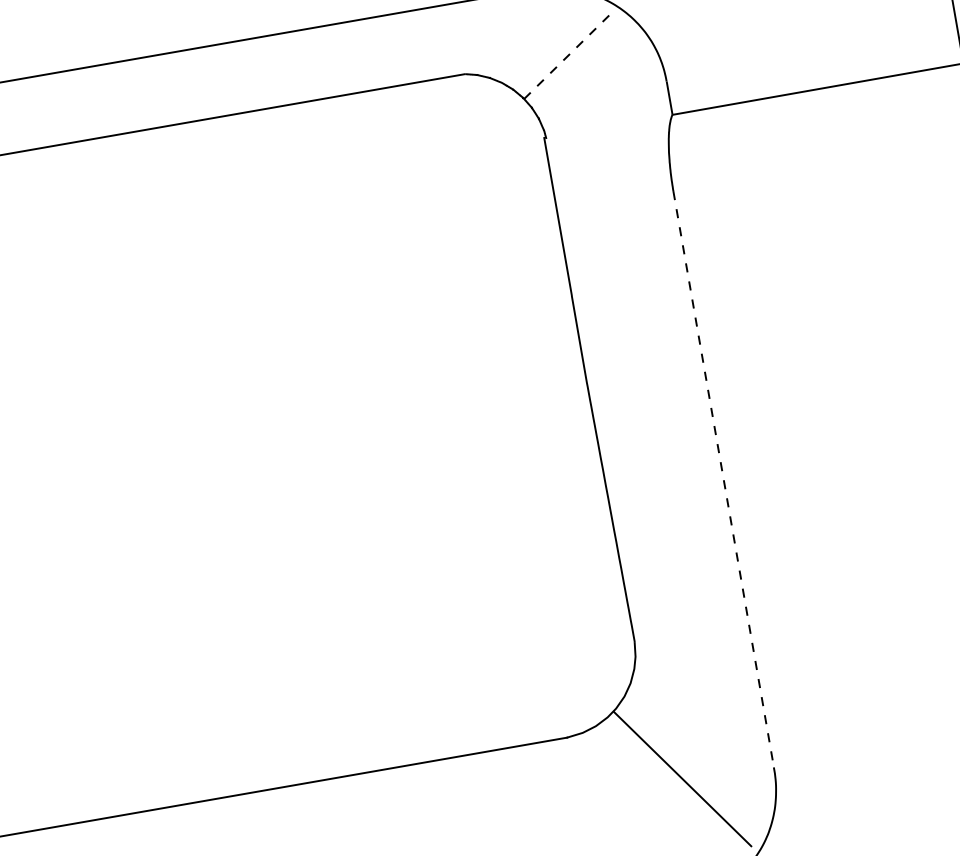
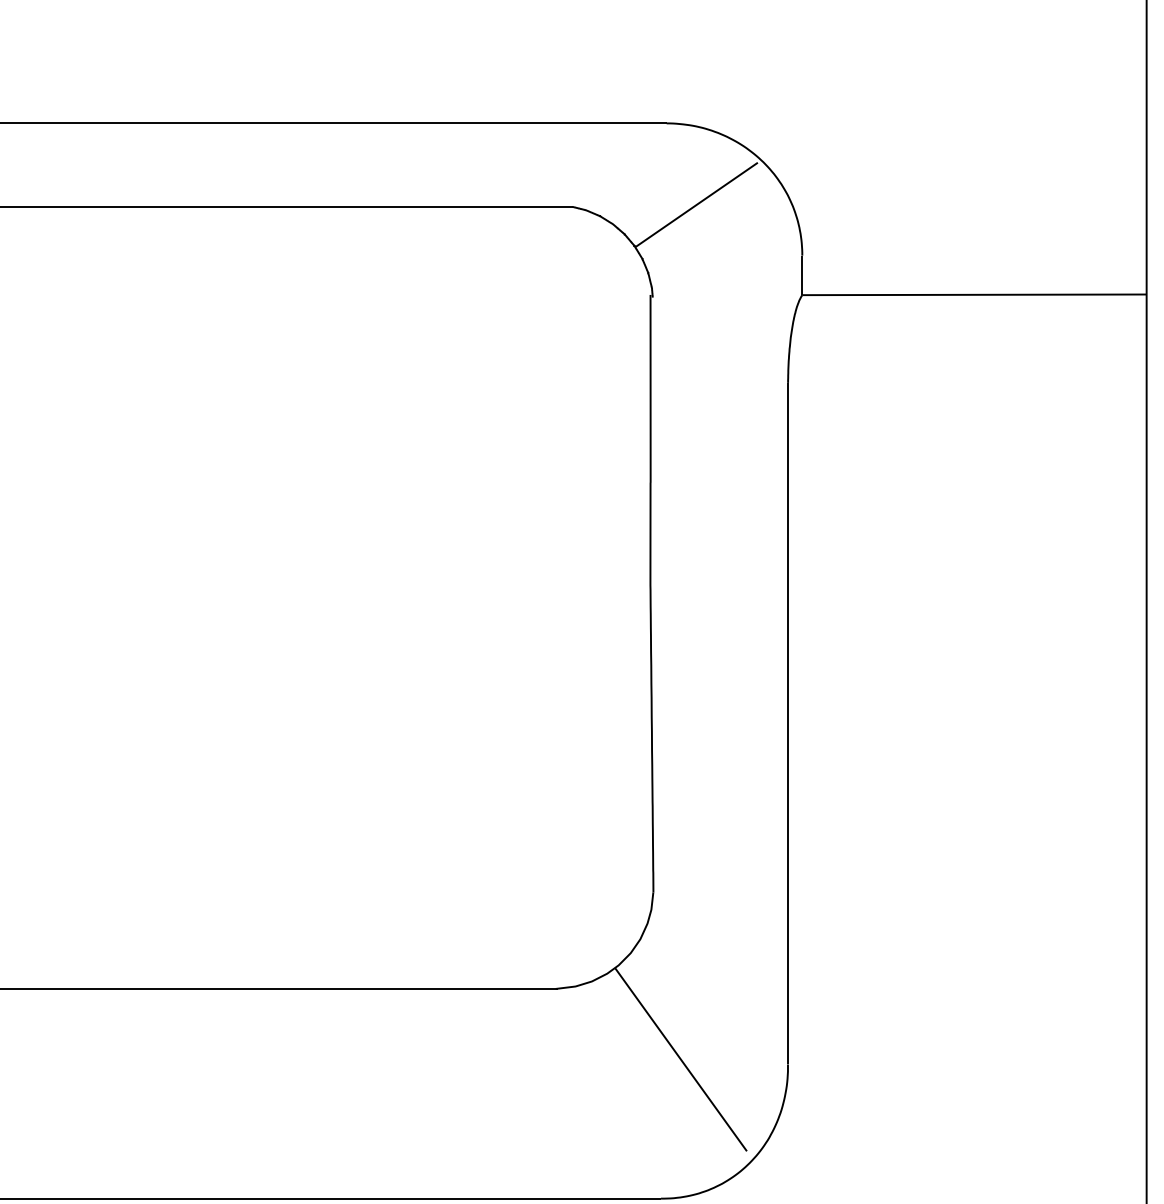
line: (569, 53) -> (696, 204), dashed -> solid
line: (723, 479) -> (788, 723), dashed -> solid

